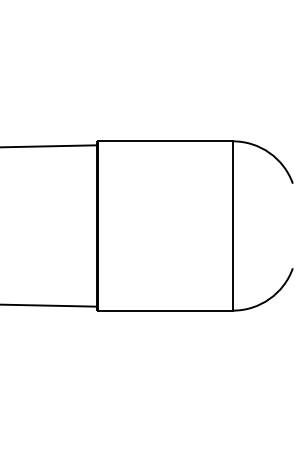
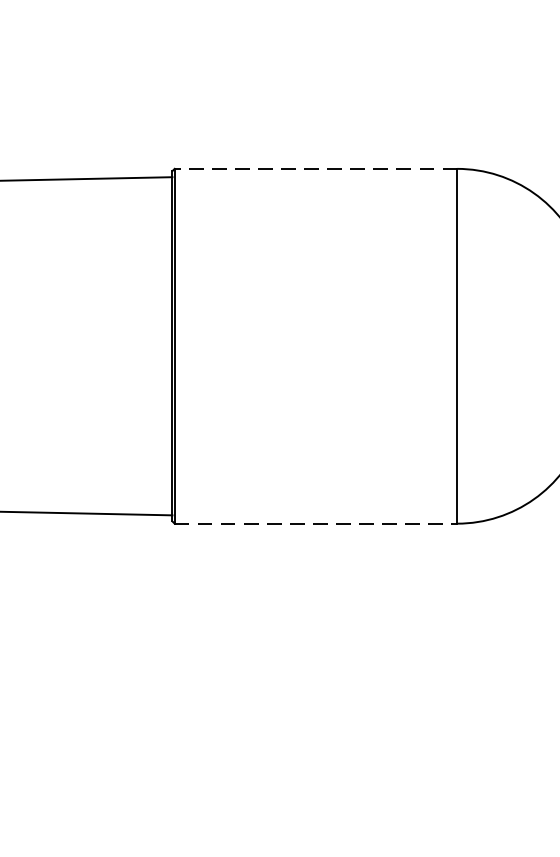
line: (165, 141) -> (315, 169), solid -> dashed
line: (166, 310) -> (317, 523), solid -> dashed

